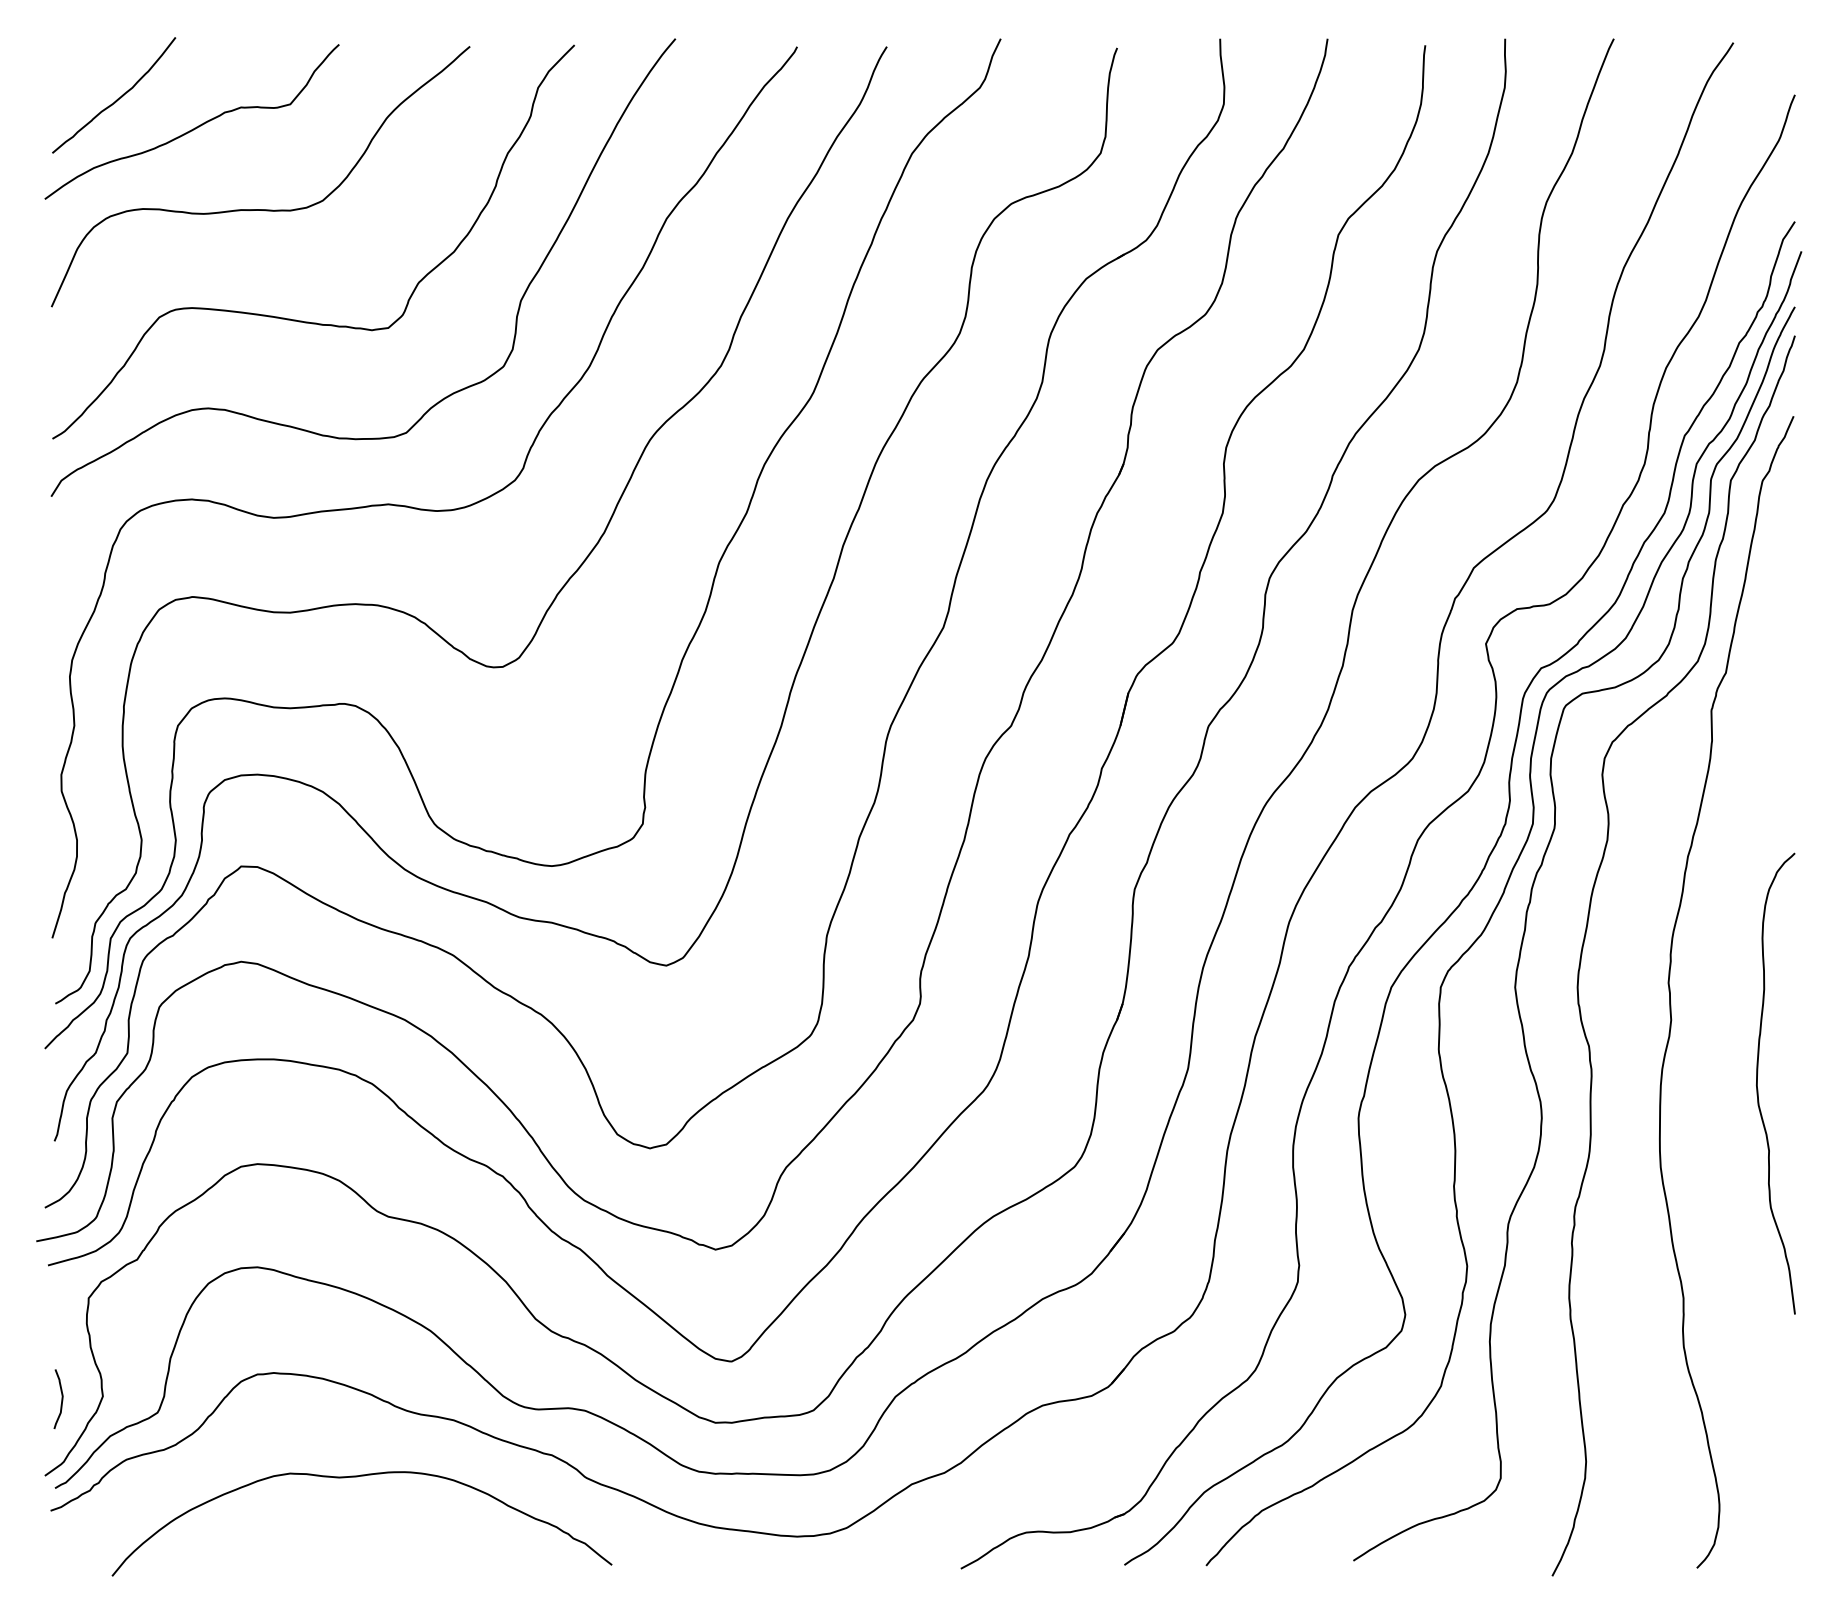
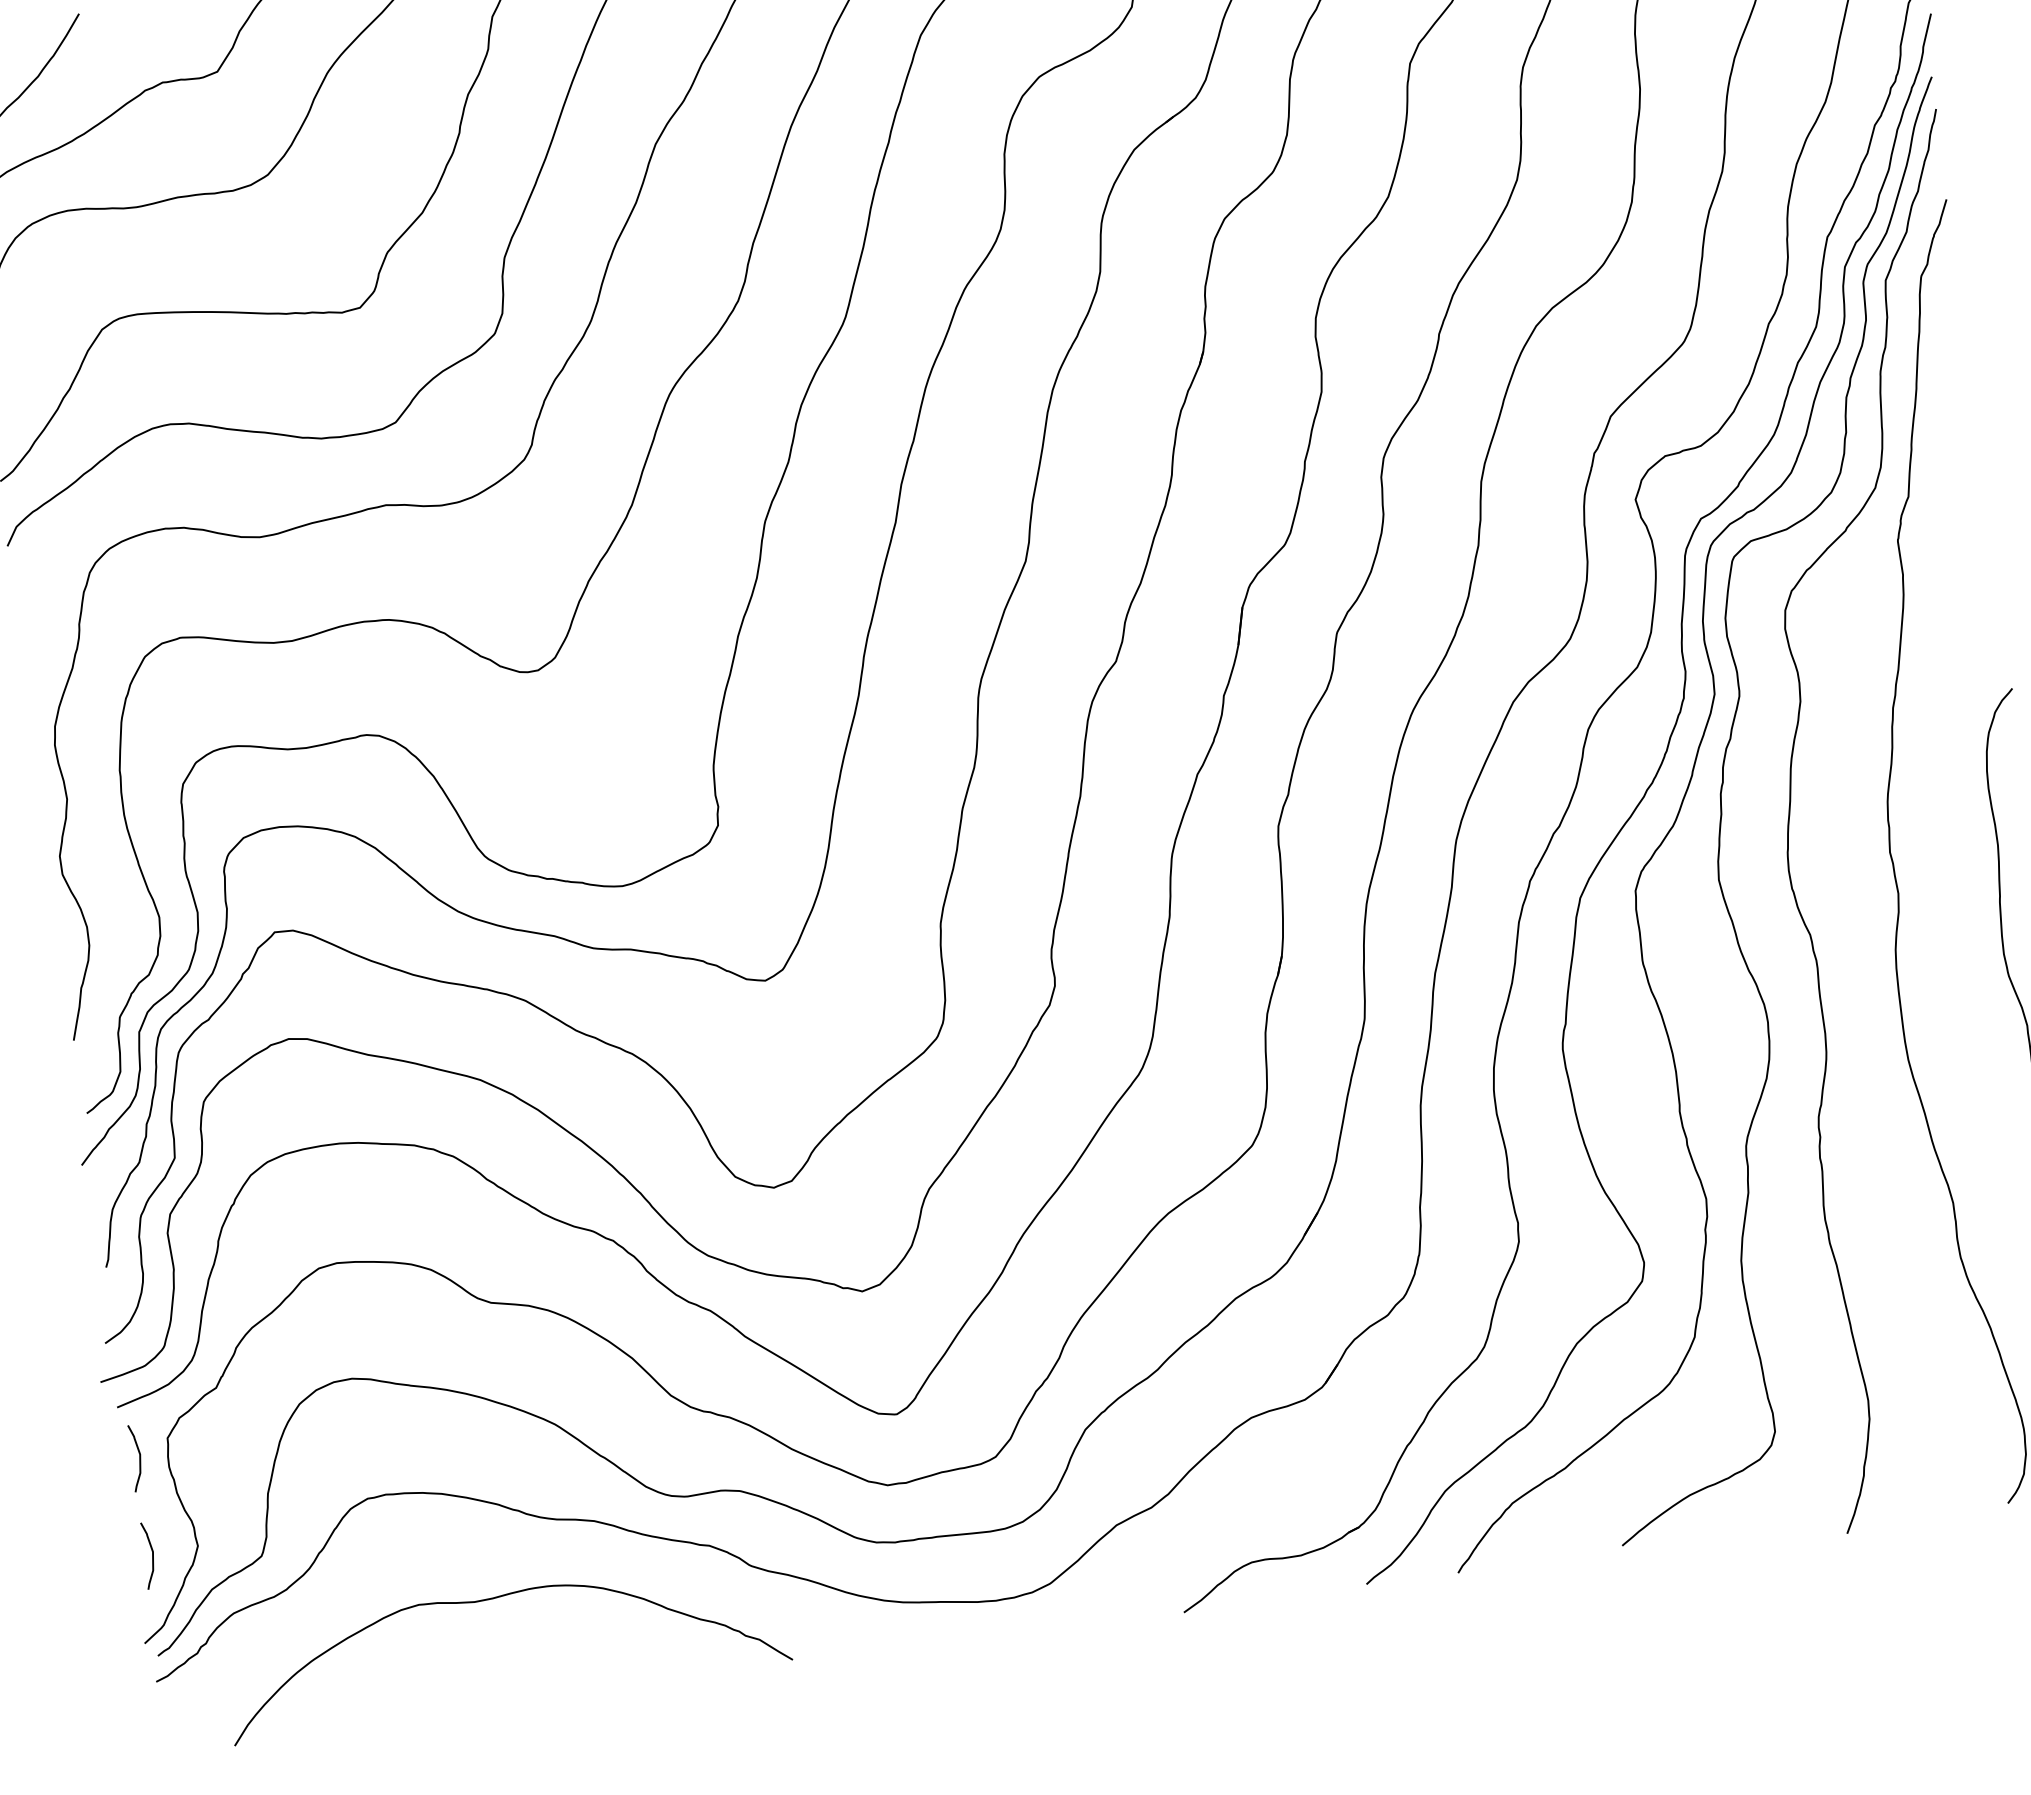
curve: (61, 1311) -> (139, 1457), added

